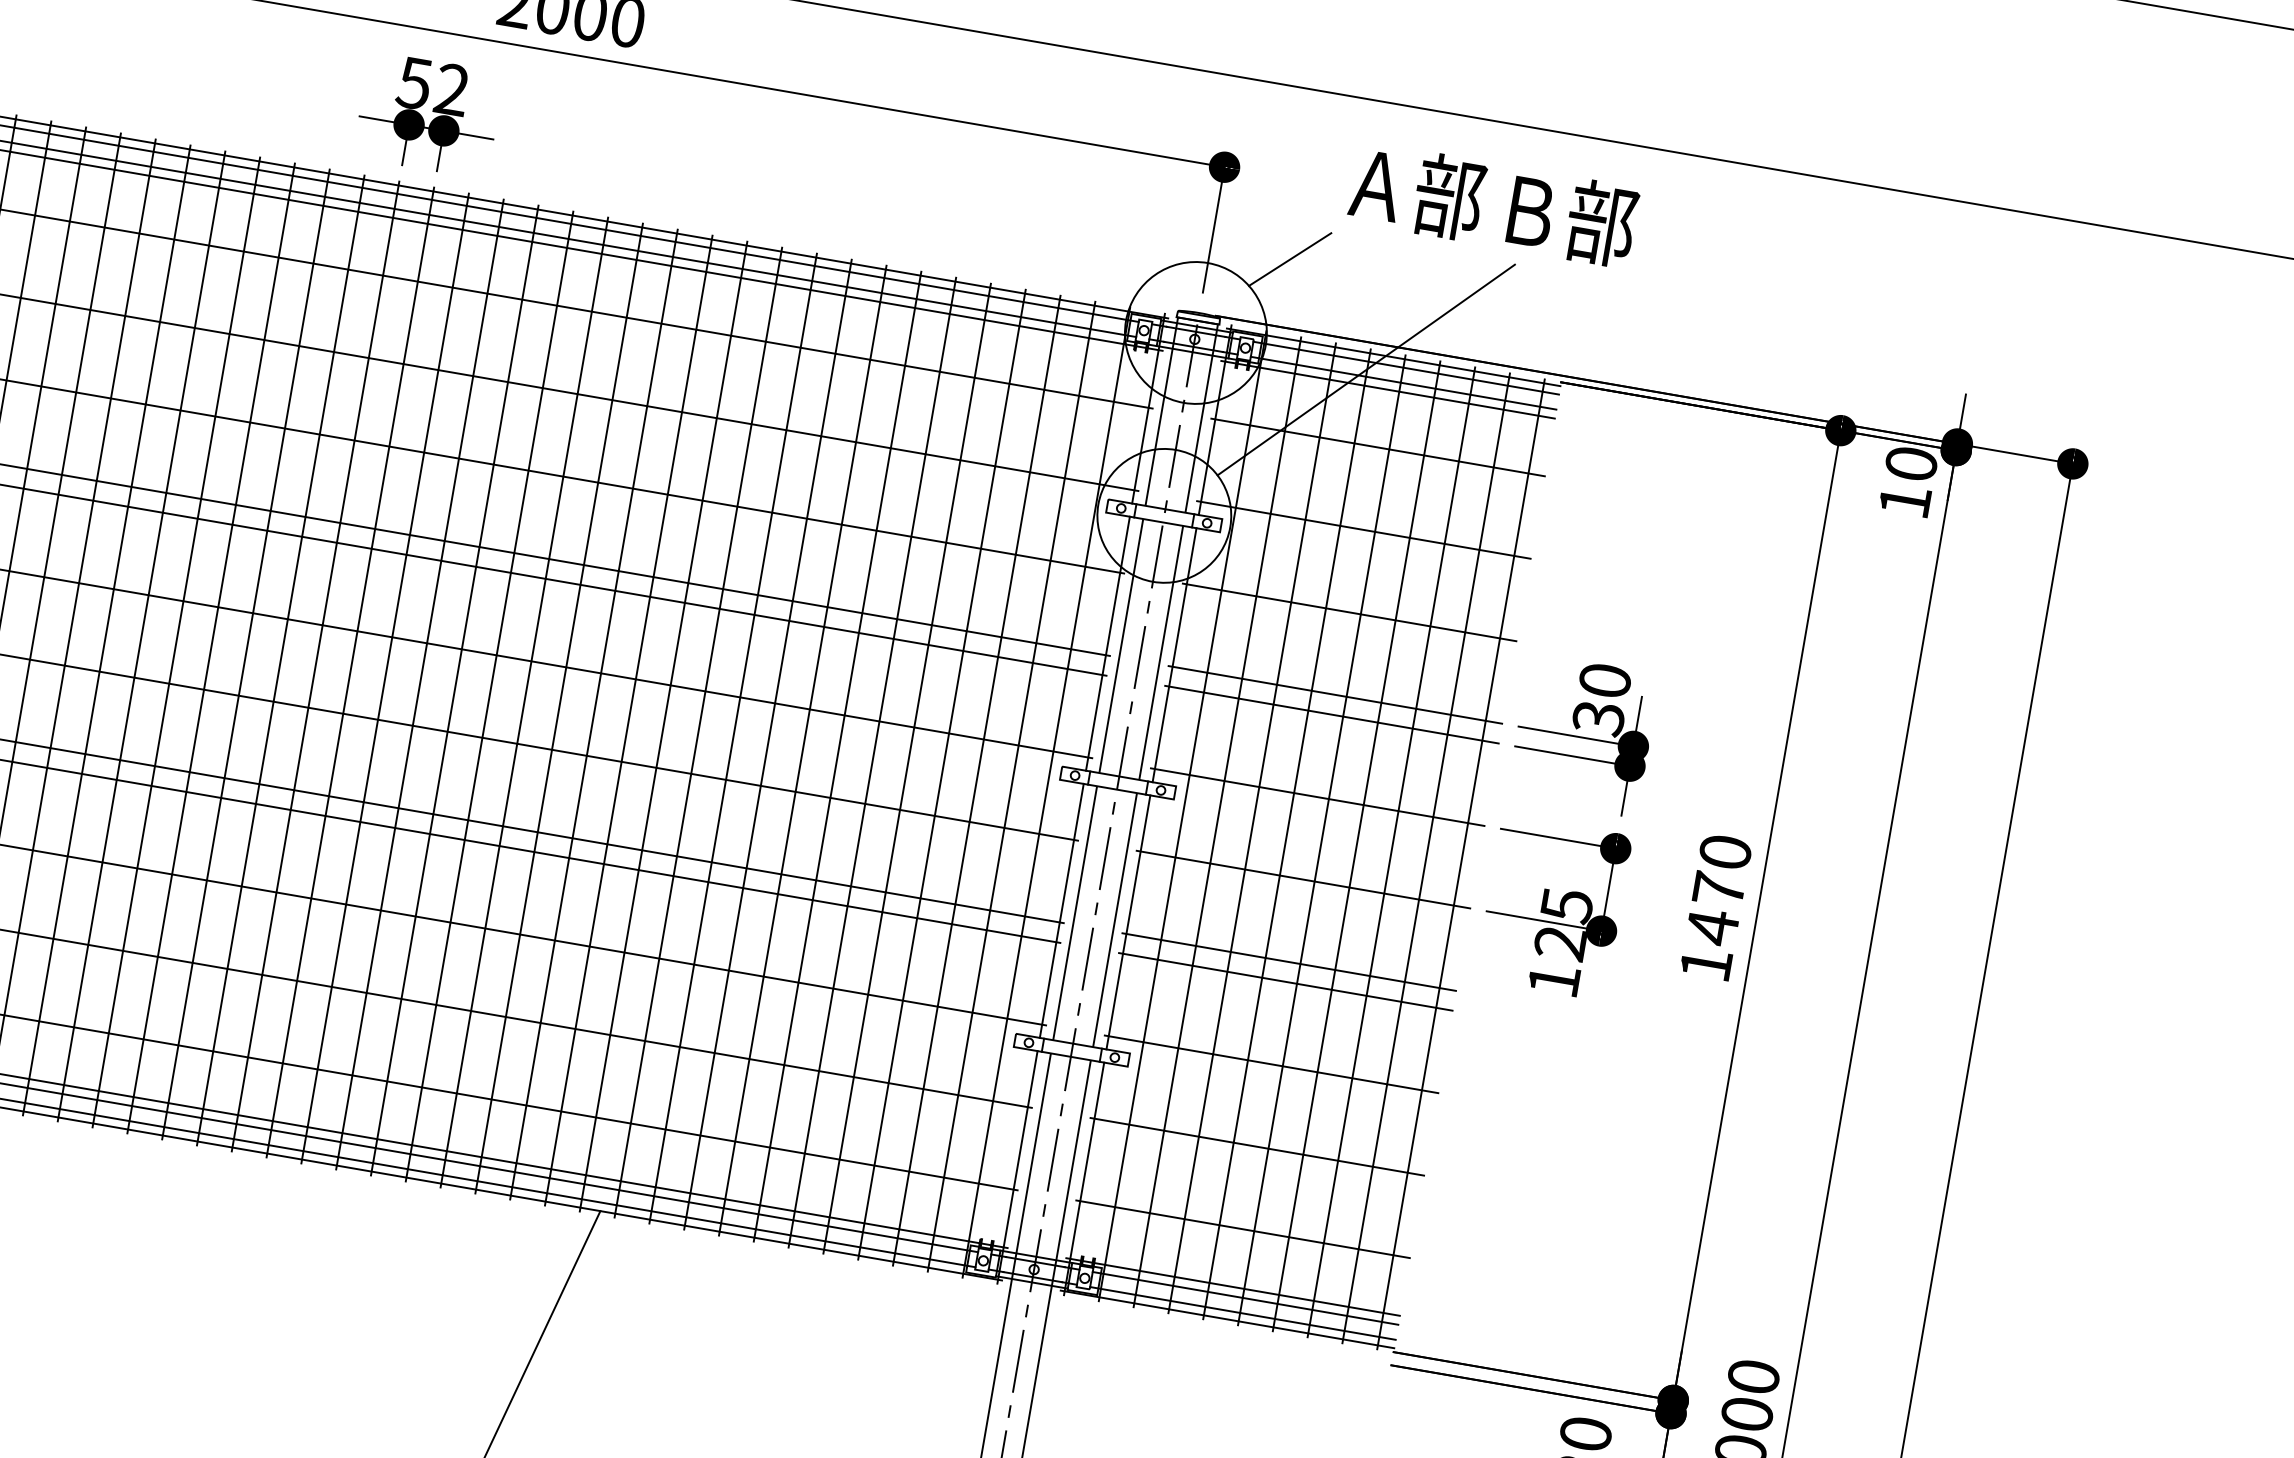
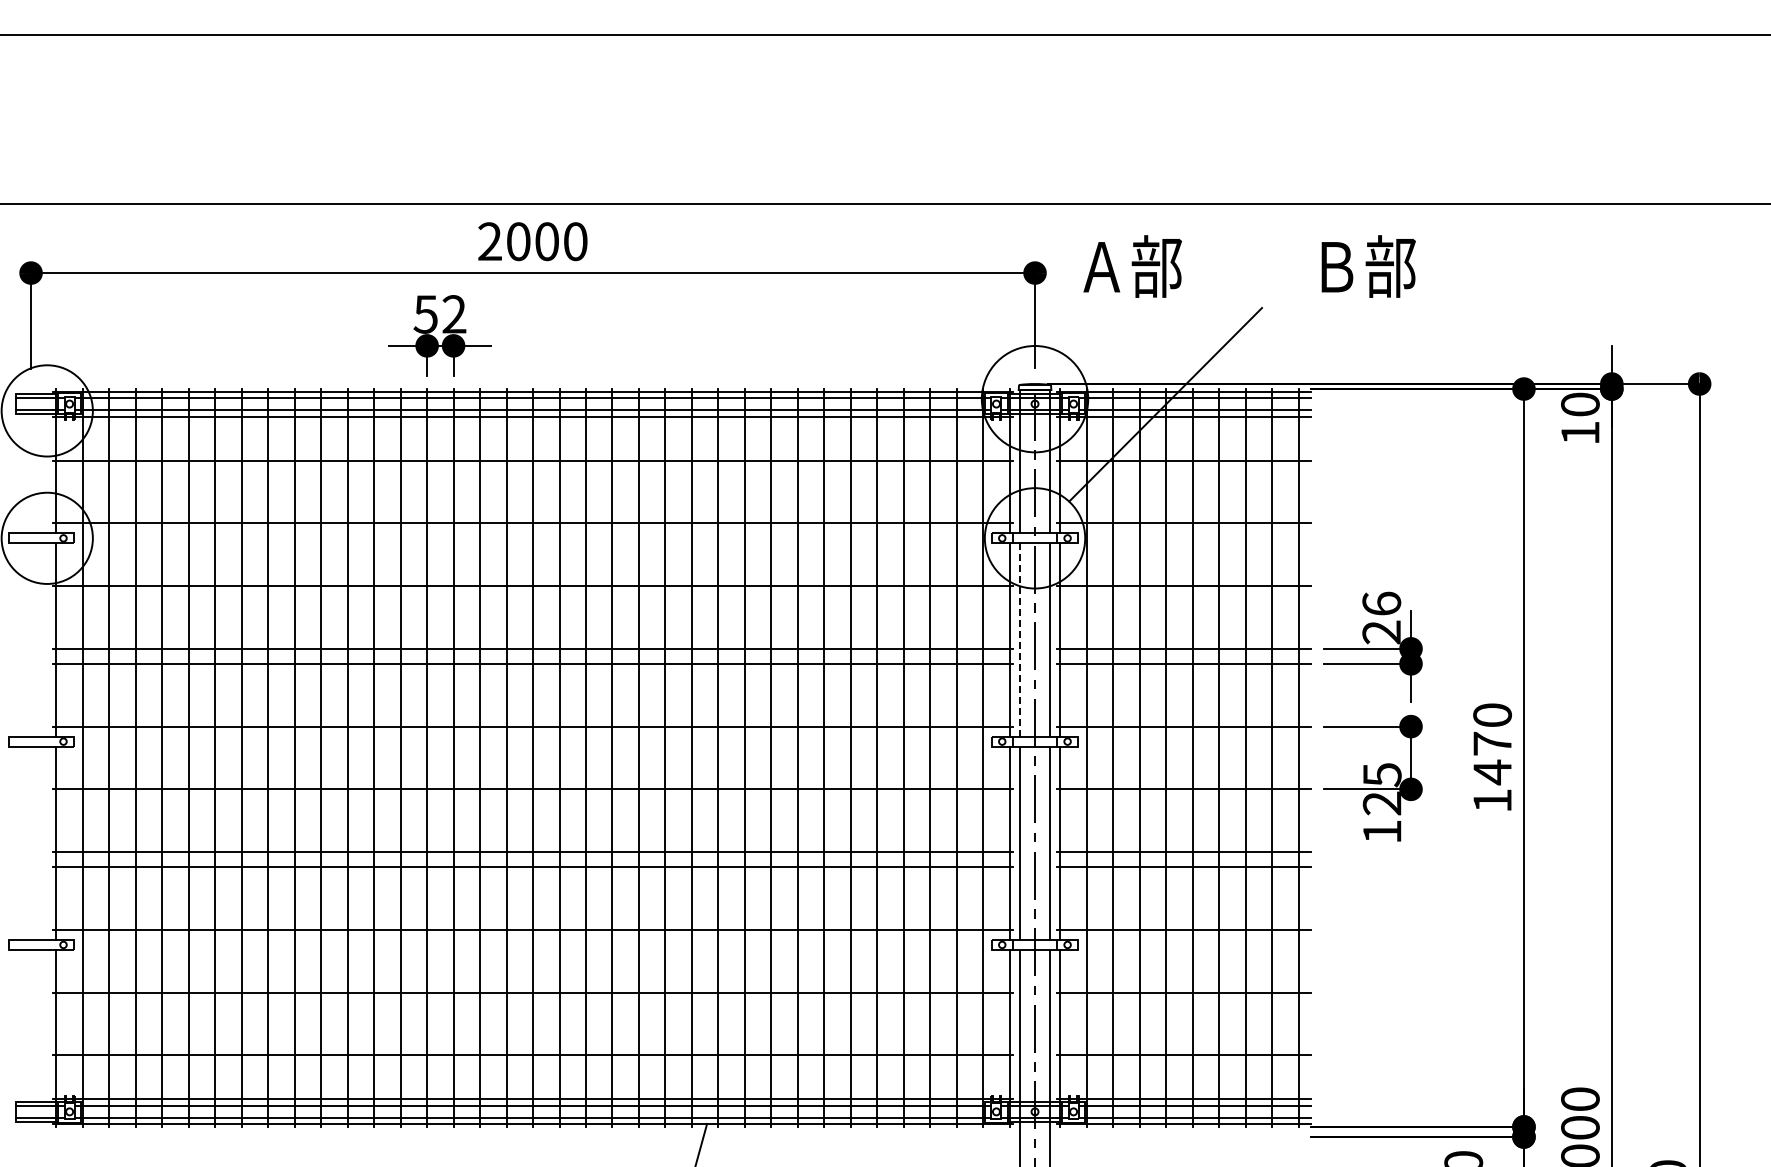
text: (1417, 191) -> (1132, 266), moved
text: (1572, 218) -> (1368, 266), moved
line: (1290, 259) -> (1095, 332), removed
line: (1120, 646) -> (1019, 640), solid -> dashed
text: (1601, 698) -> (1381, 617), 30 -> 26

